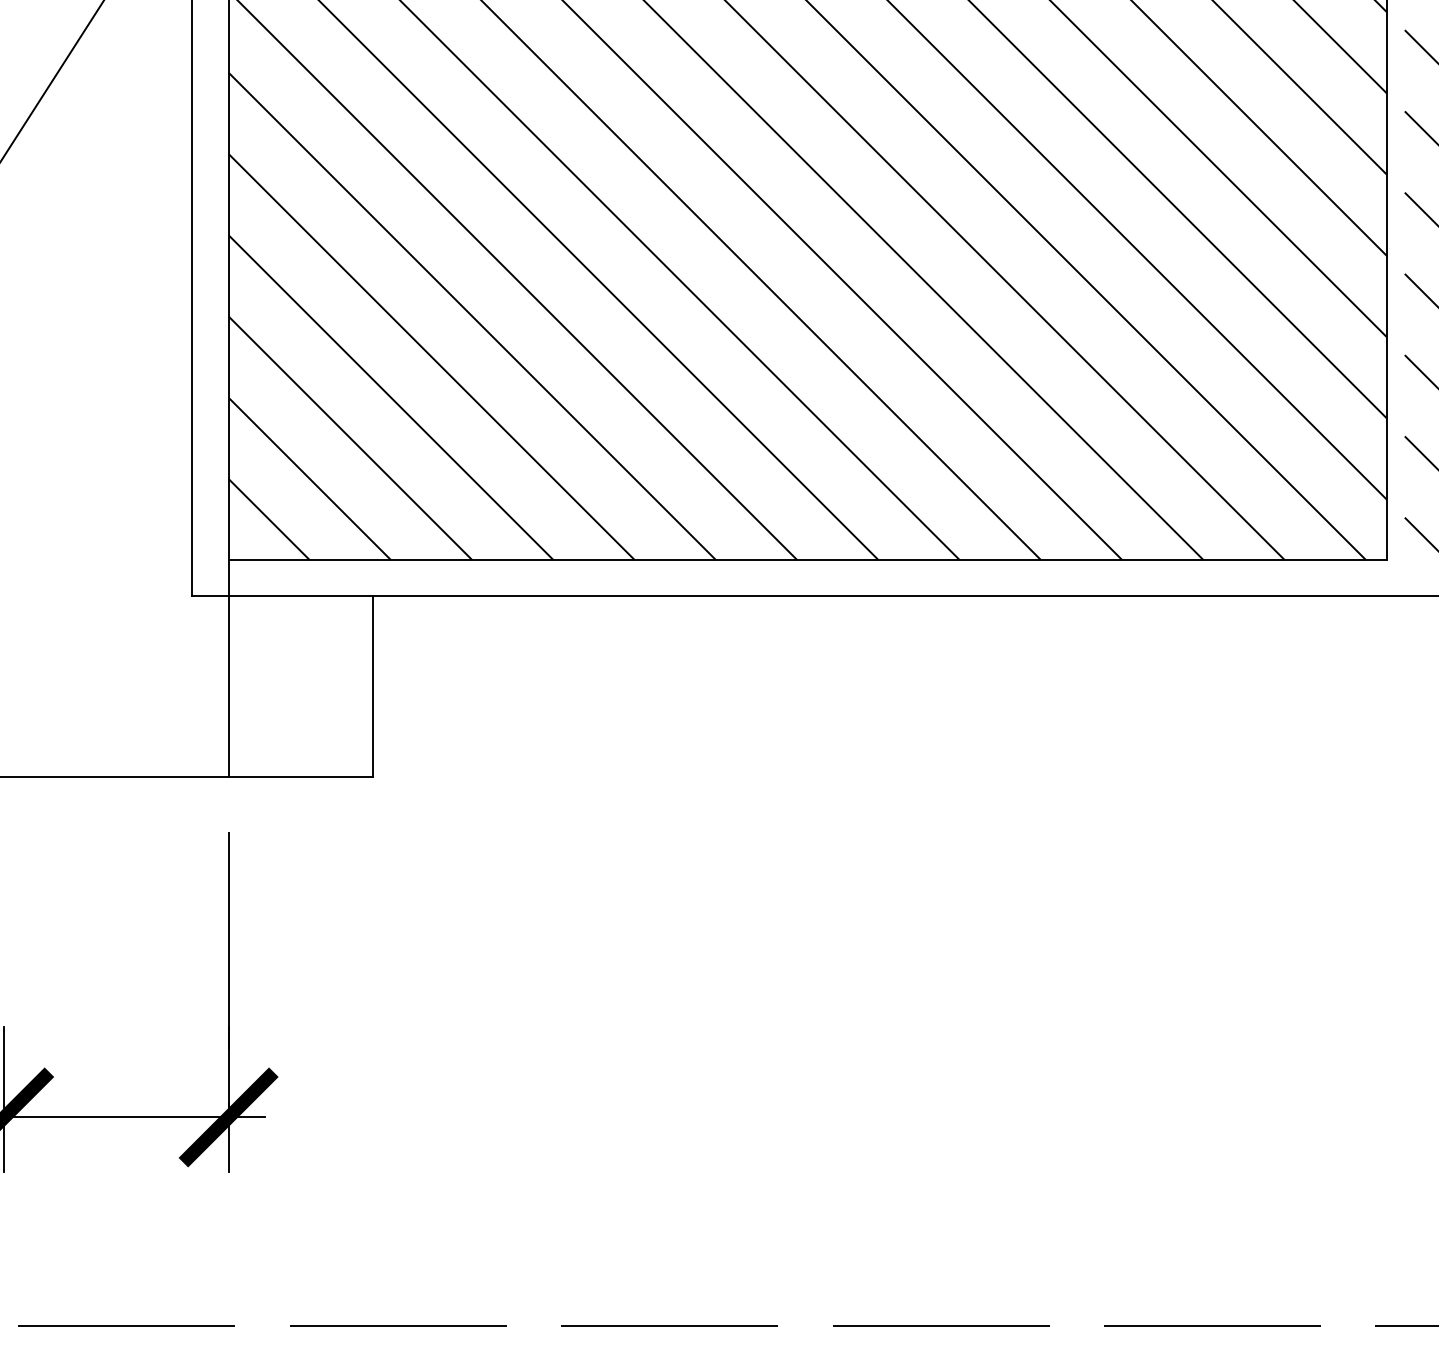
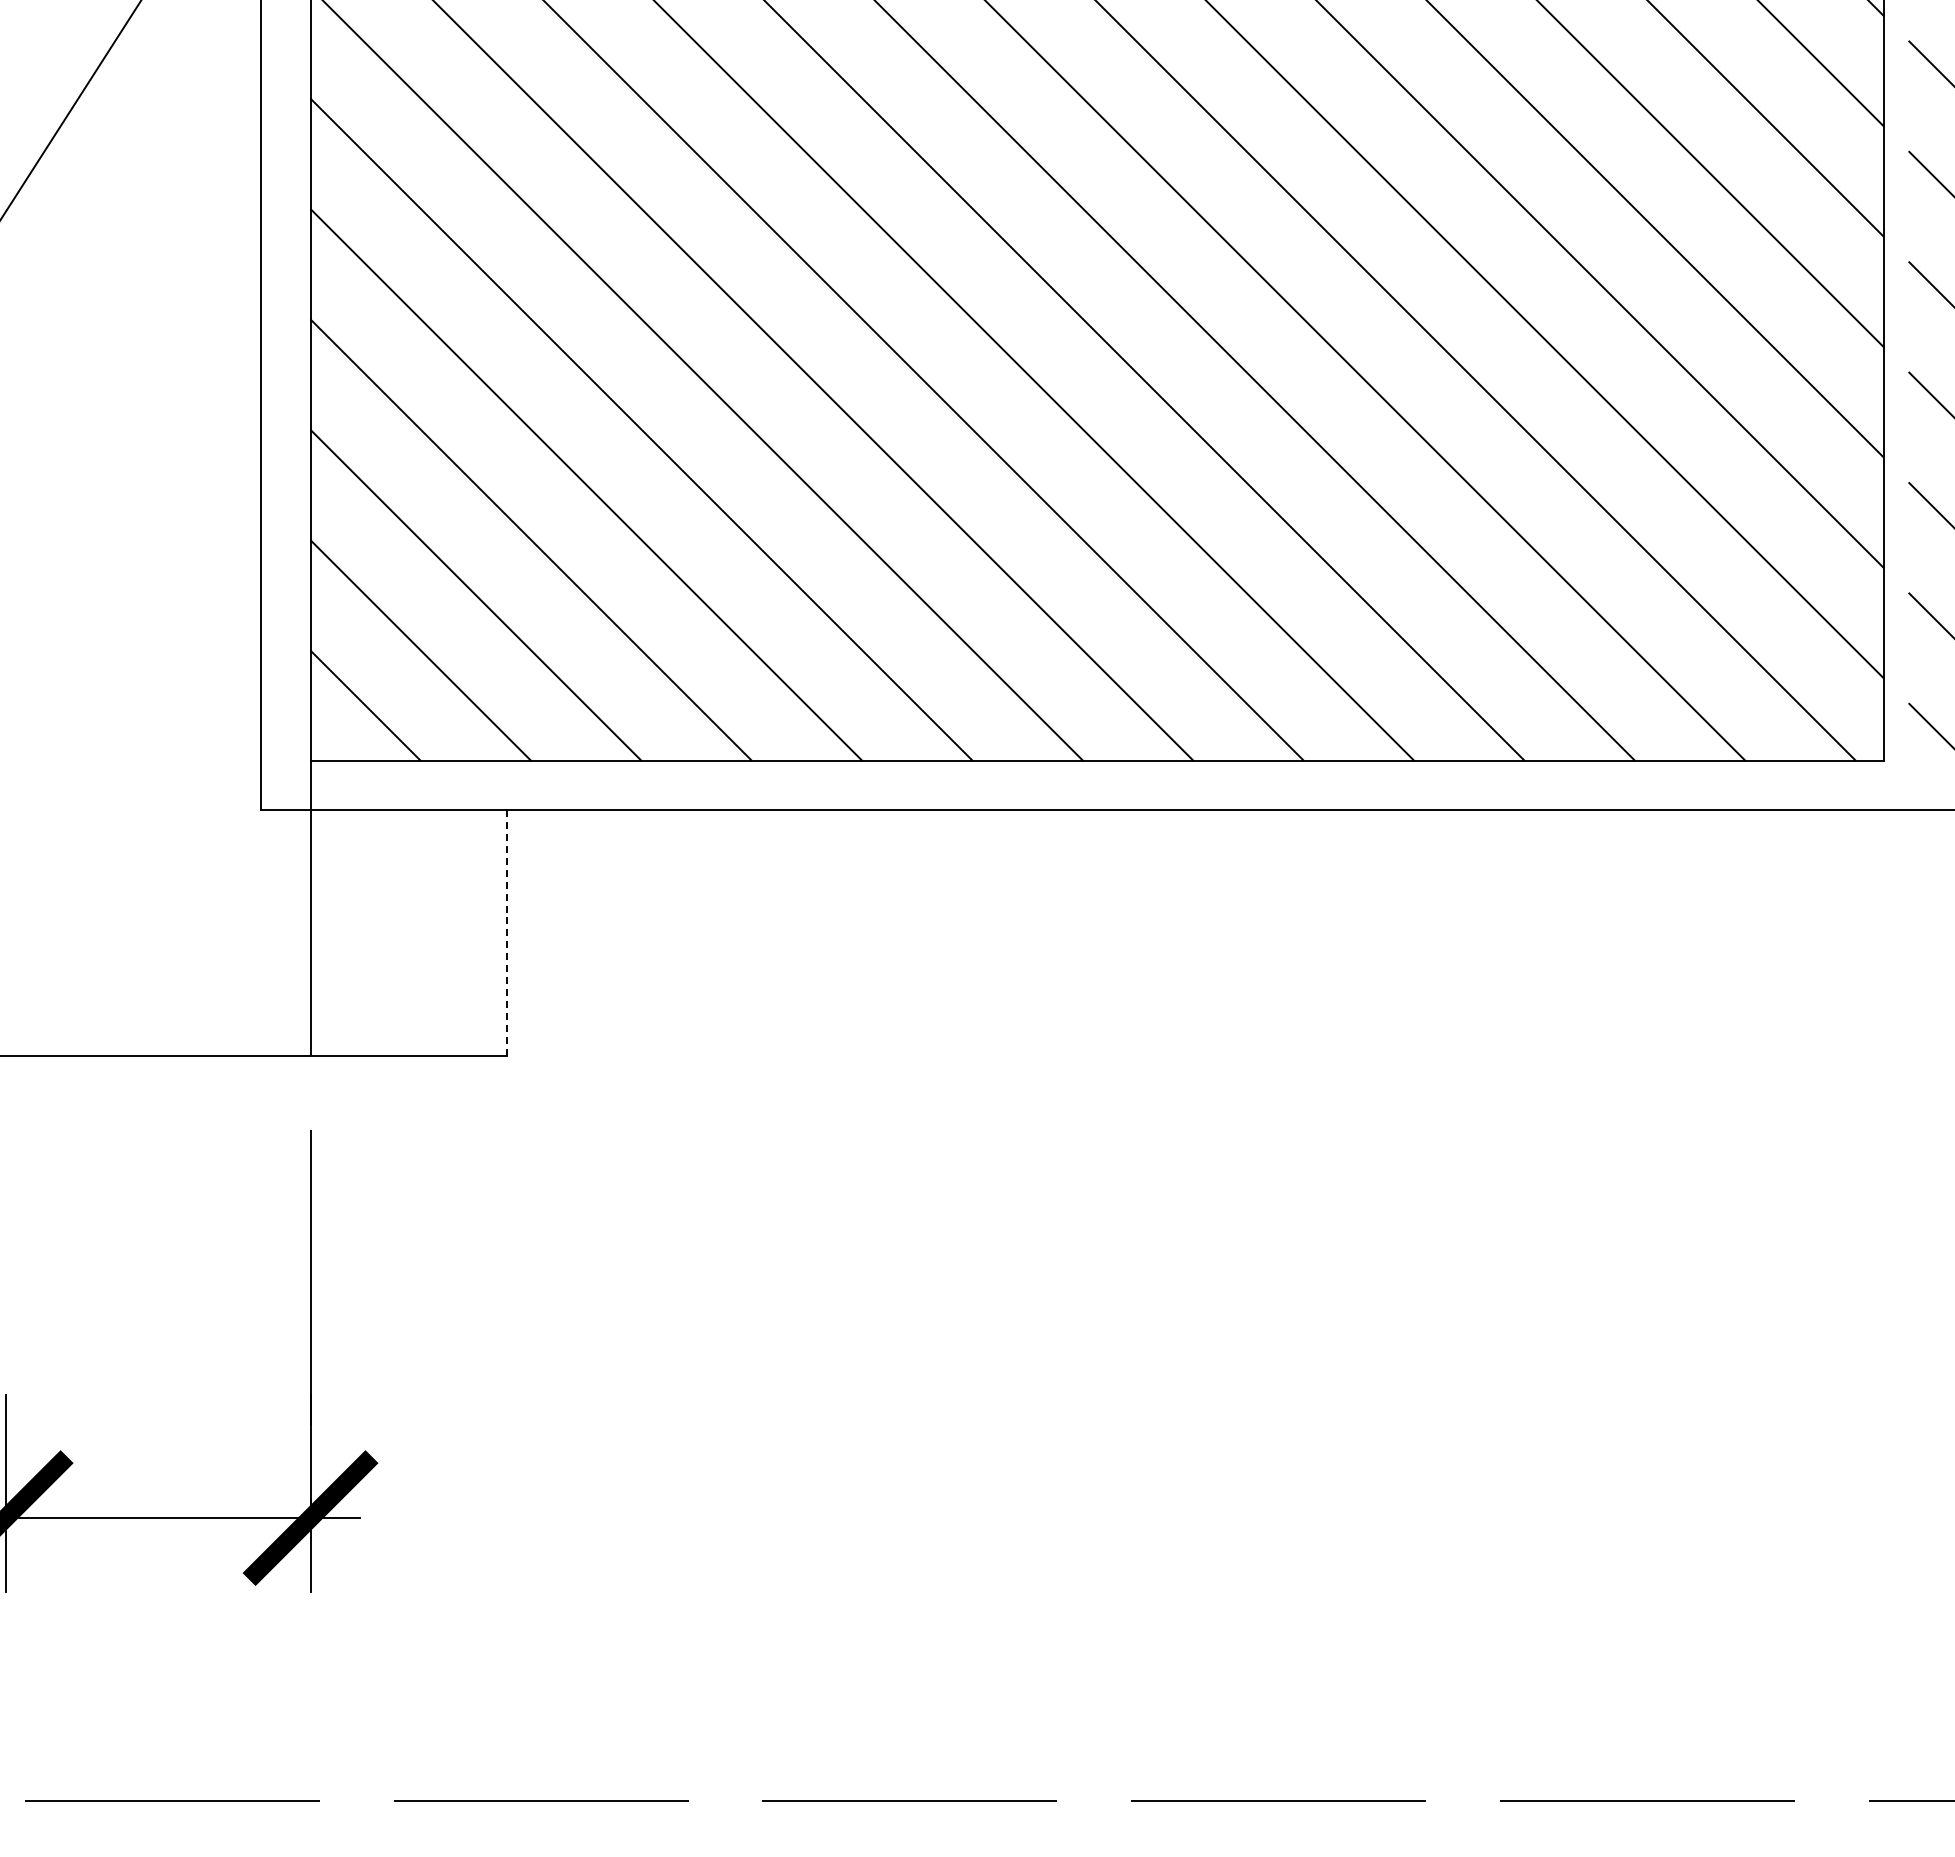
line: (373, 687) -> (507, 933), solid -> dashed

